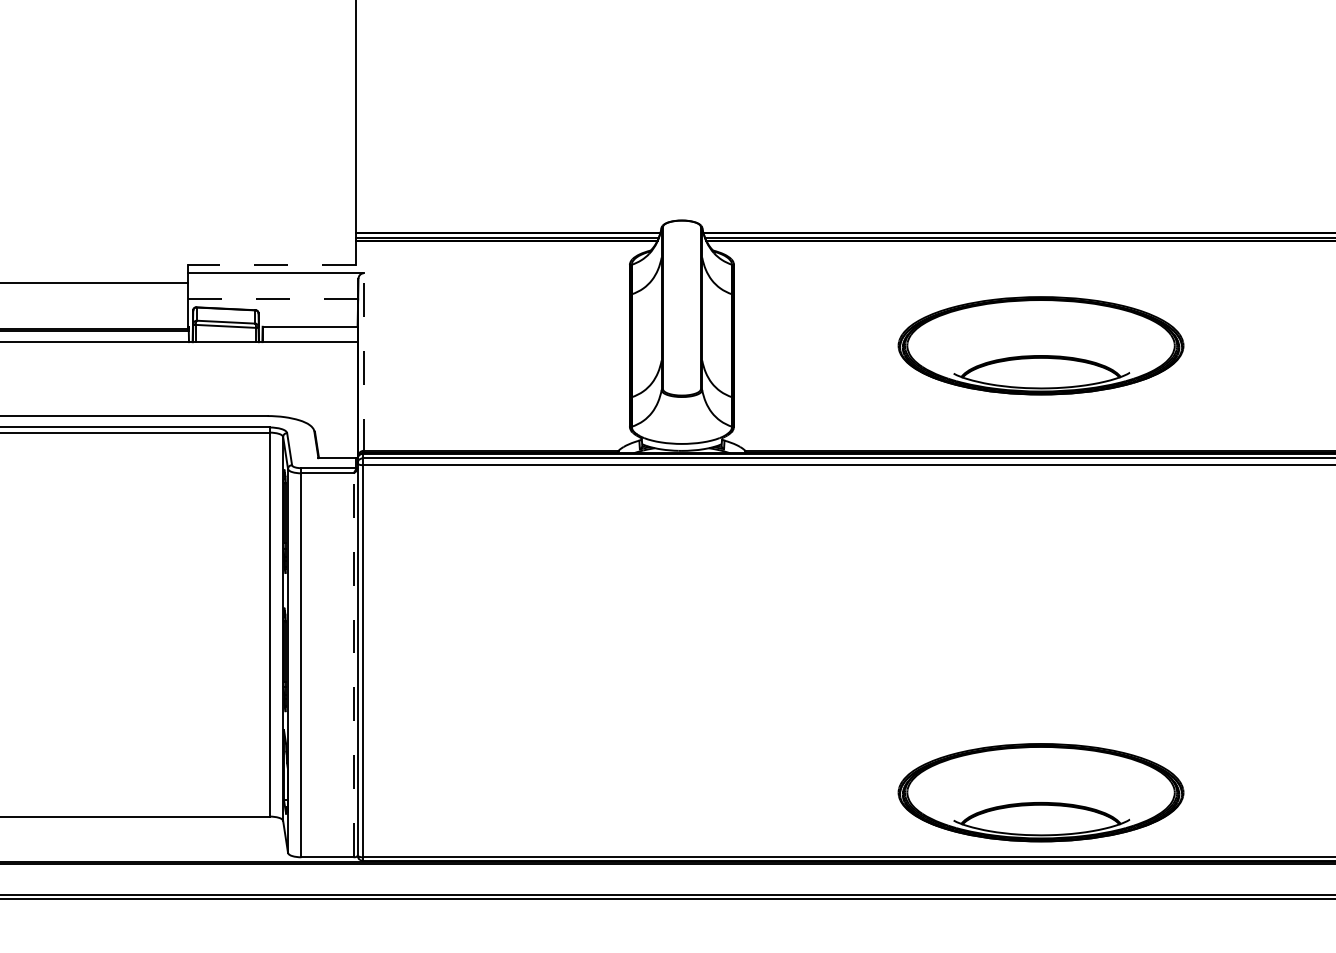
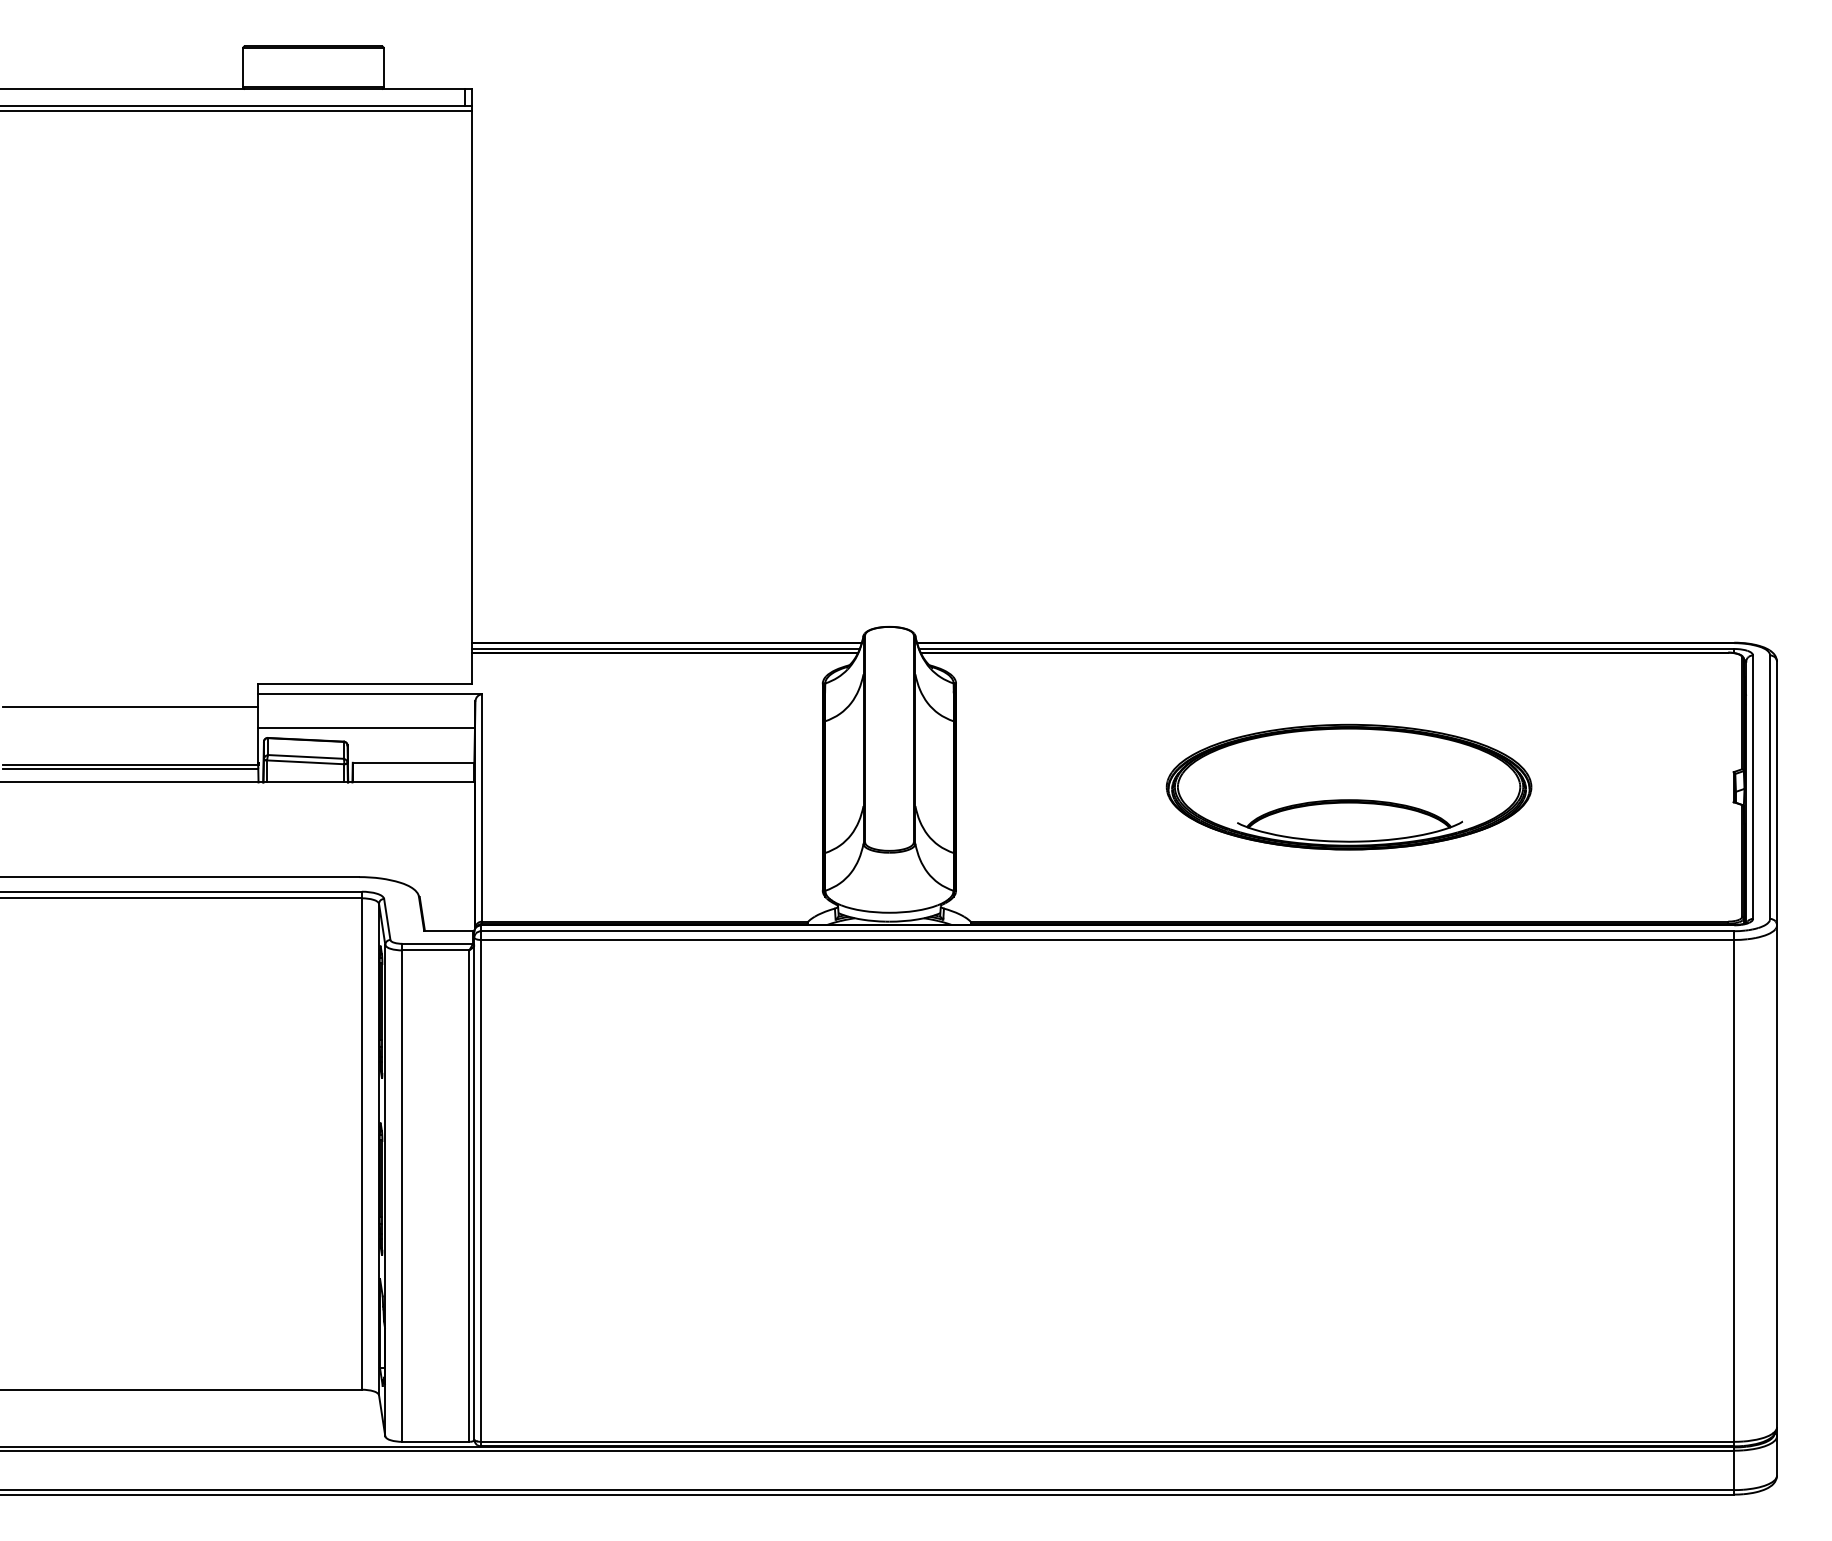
line: (271, 265) -> (364, 684), dashed -> solid
line: (273, 299) -> (366, 727), dashed -> solid
line: (363, 363) -> (482, 809), dashed -> solid
line: (353, 665) -> (469, 1196), dashed -> solid
part: (1040, 792) -> (1348, 1358), removed

